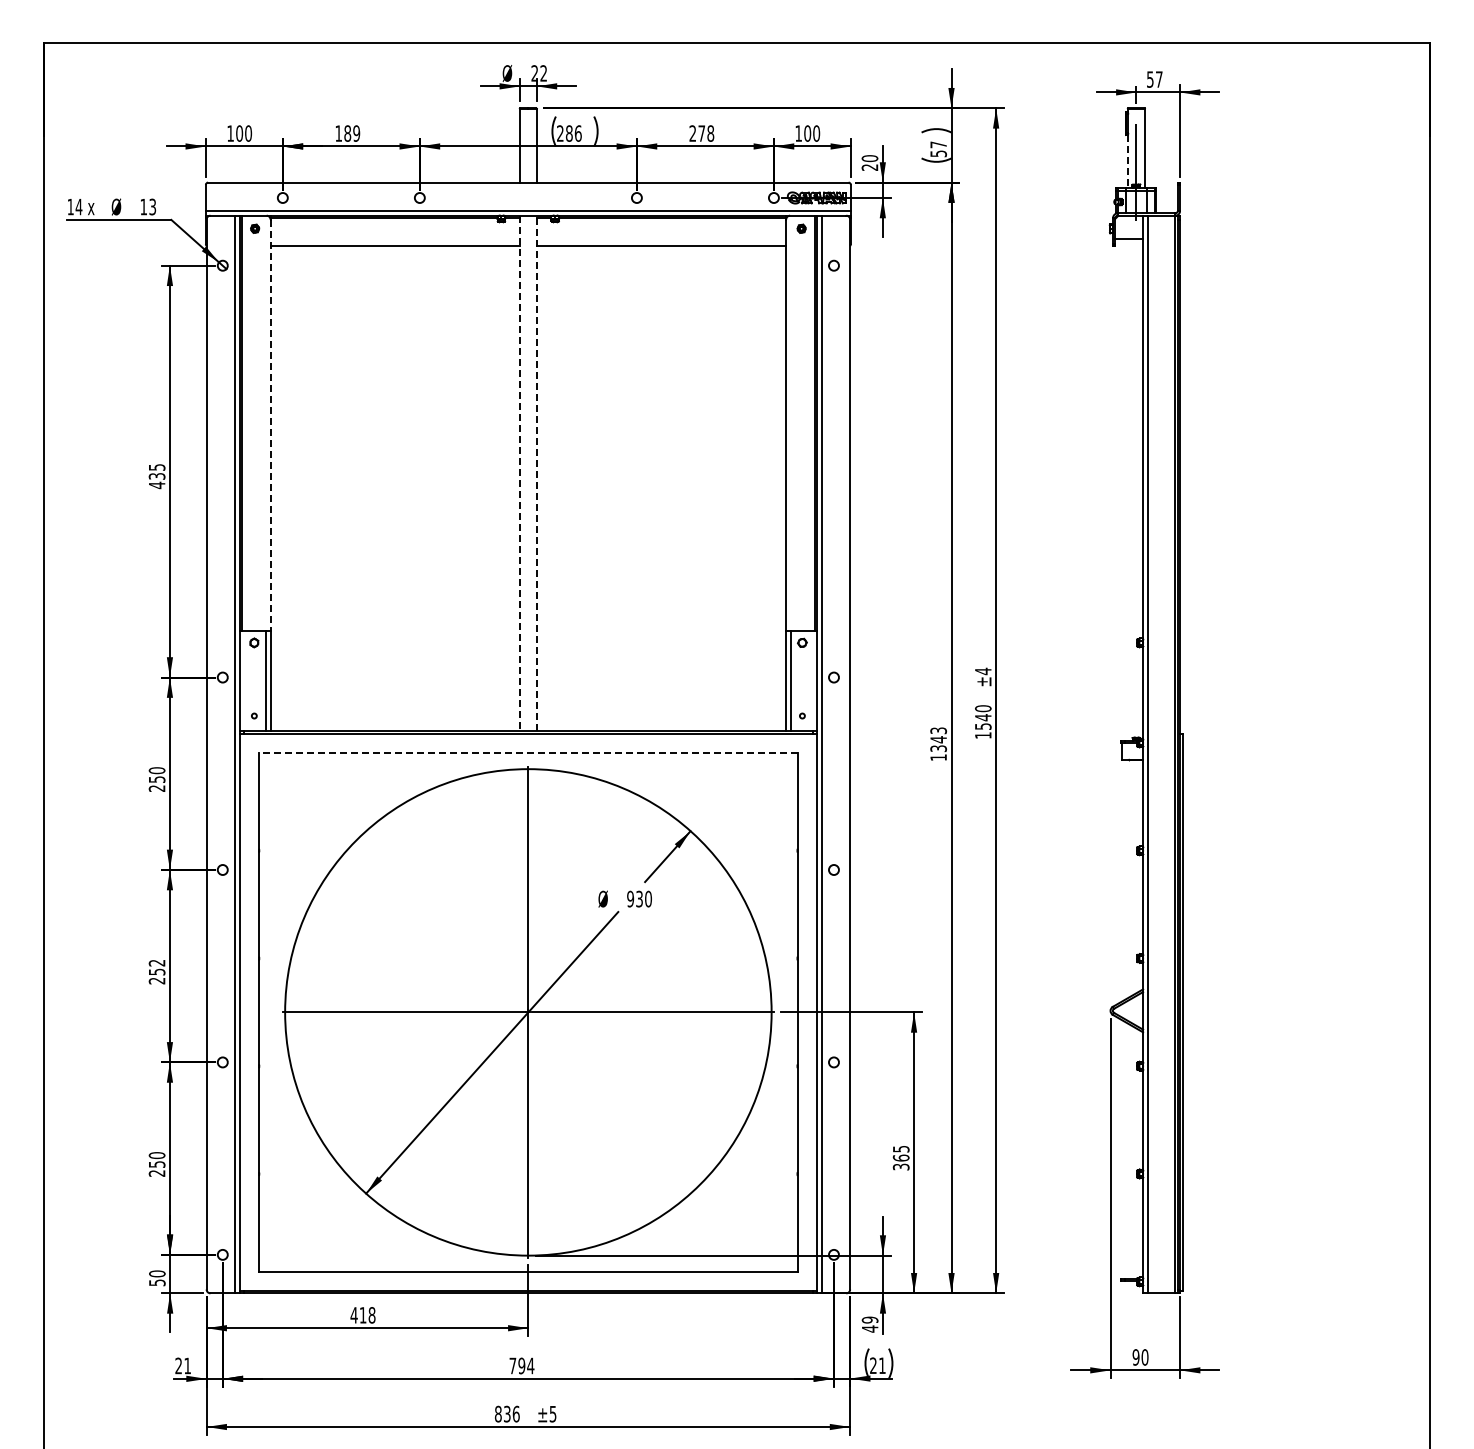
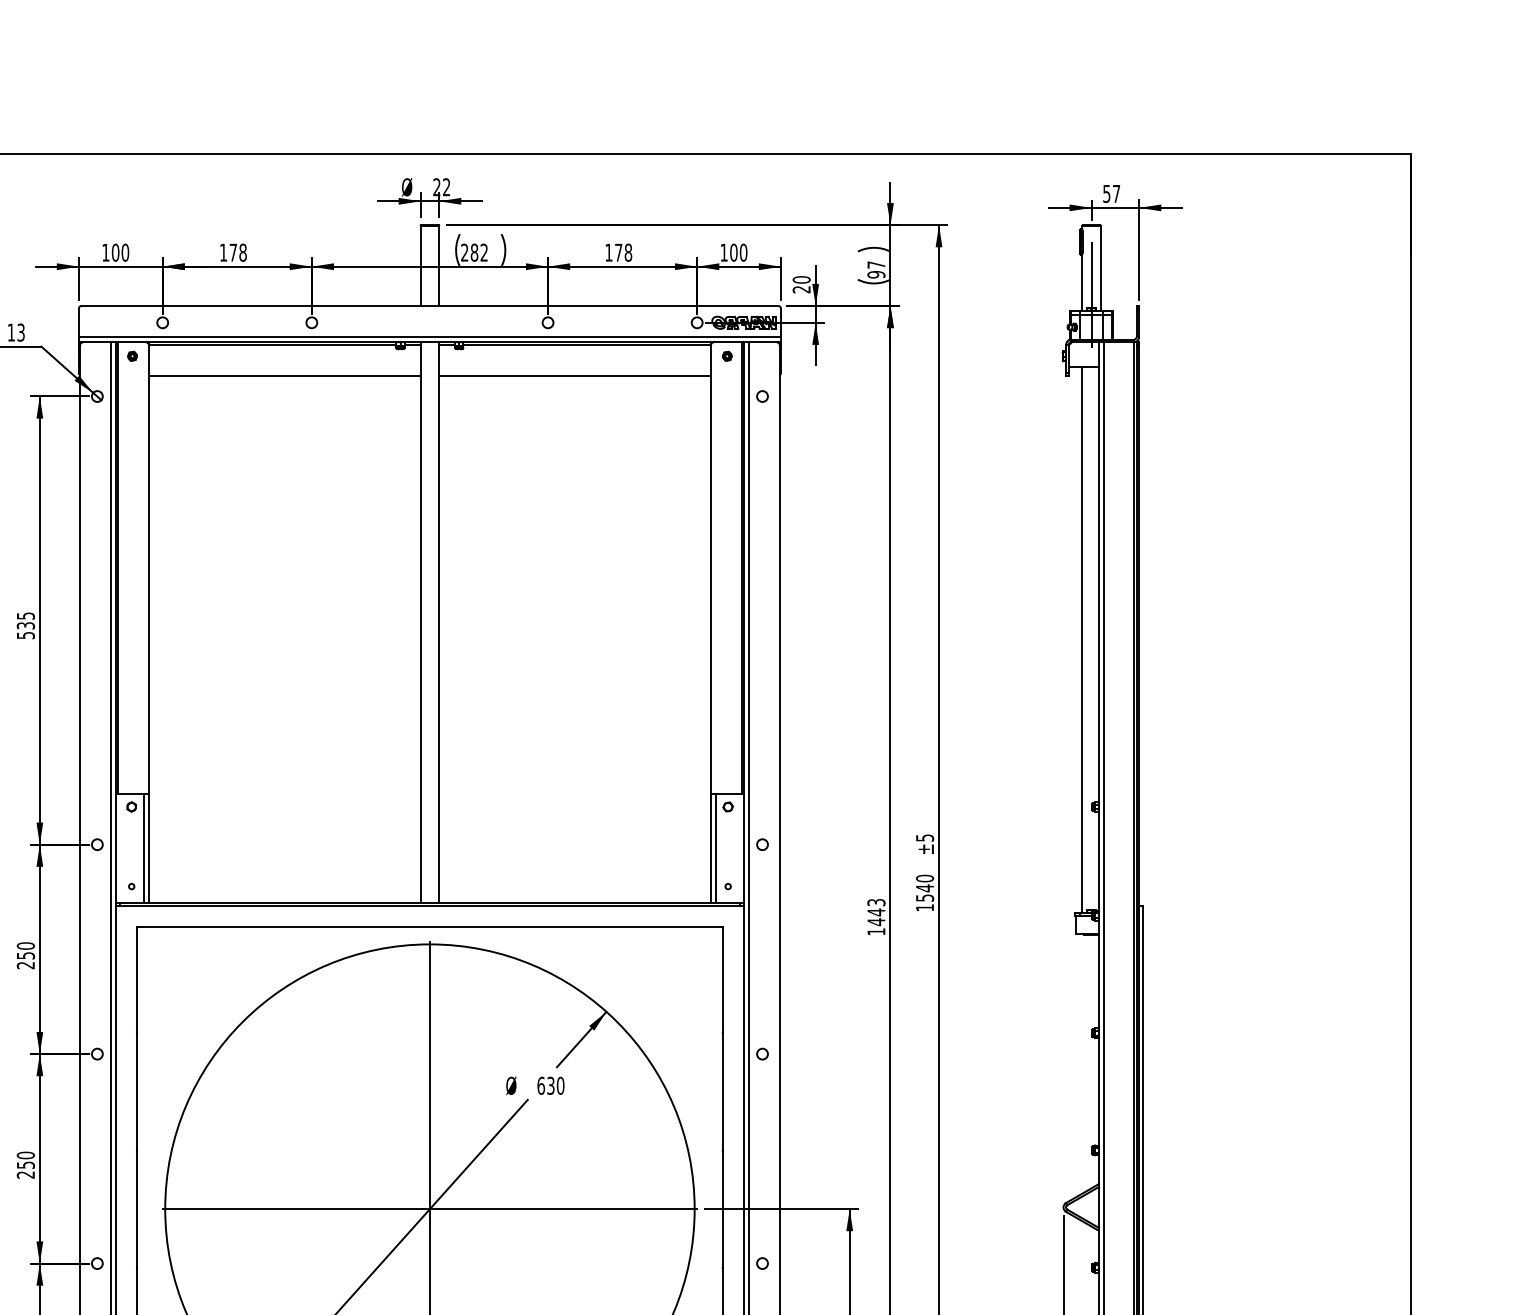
text: (352, 133) -> (238, 252), 189 -> 178
text: (577, 133) -> (483, 252), 286 -> 282
text: (692, 133) -> (608, 252), 278 -> 178
text: (938, 153) -> (876, 274), 57 -> 97
line: (1127, 161) -> (1081, 283), dashed -> solid
line: (270, 425) -> (149, 570), dashed -> solid
line: (519, 473) -> (420, 622), dashed -> solid
line: (536, 473) -> (438, 622), dashed -> solid
text: (157, 485) -> (26, 635), 435 -> 535
line: (1127, 489) -> (1081, 640), added
text: (983, 671) -> (925, 838), ±4 -> ±5
text: (938, 748) -> (876, 921), 1343 -> 1443
line: (527, 753) -> (428, 927), dashed -> solid
text: (630, 898) -> (541, 1085), 930 -> 630
text: (156, 962) -> (25, 1154), 252 -> 250

